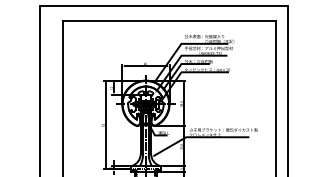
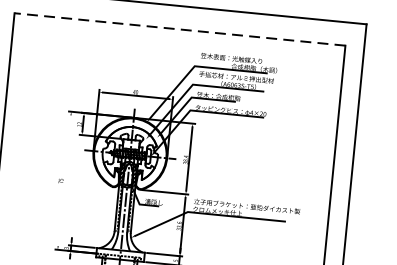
line: (169, 21) -> (179, 29), solid -> dashed
line: (105, 124) -> (64, 179), removed

